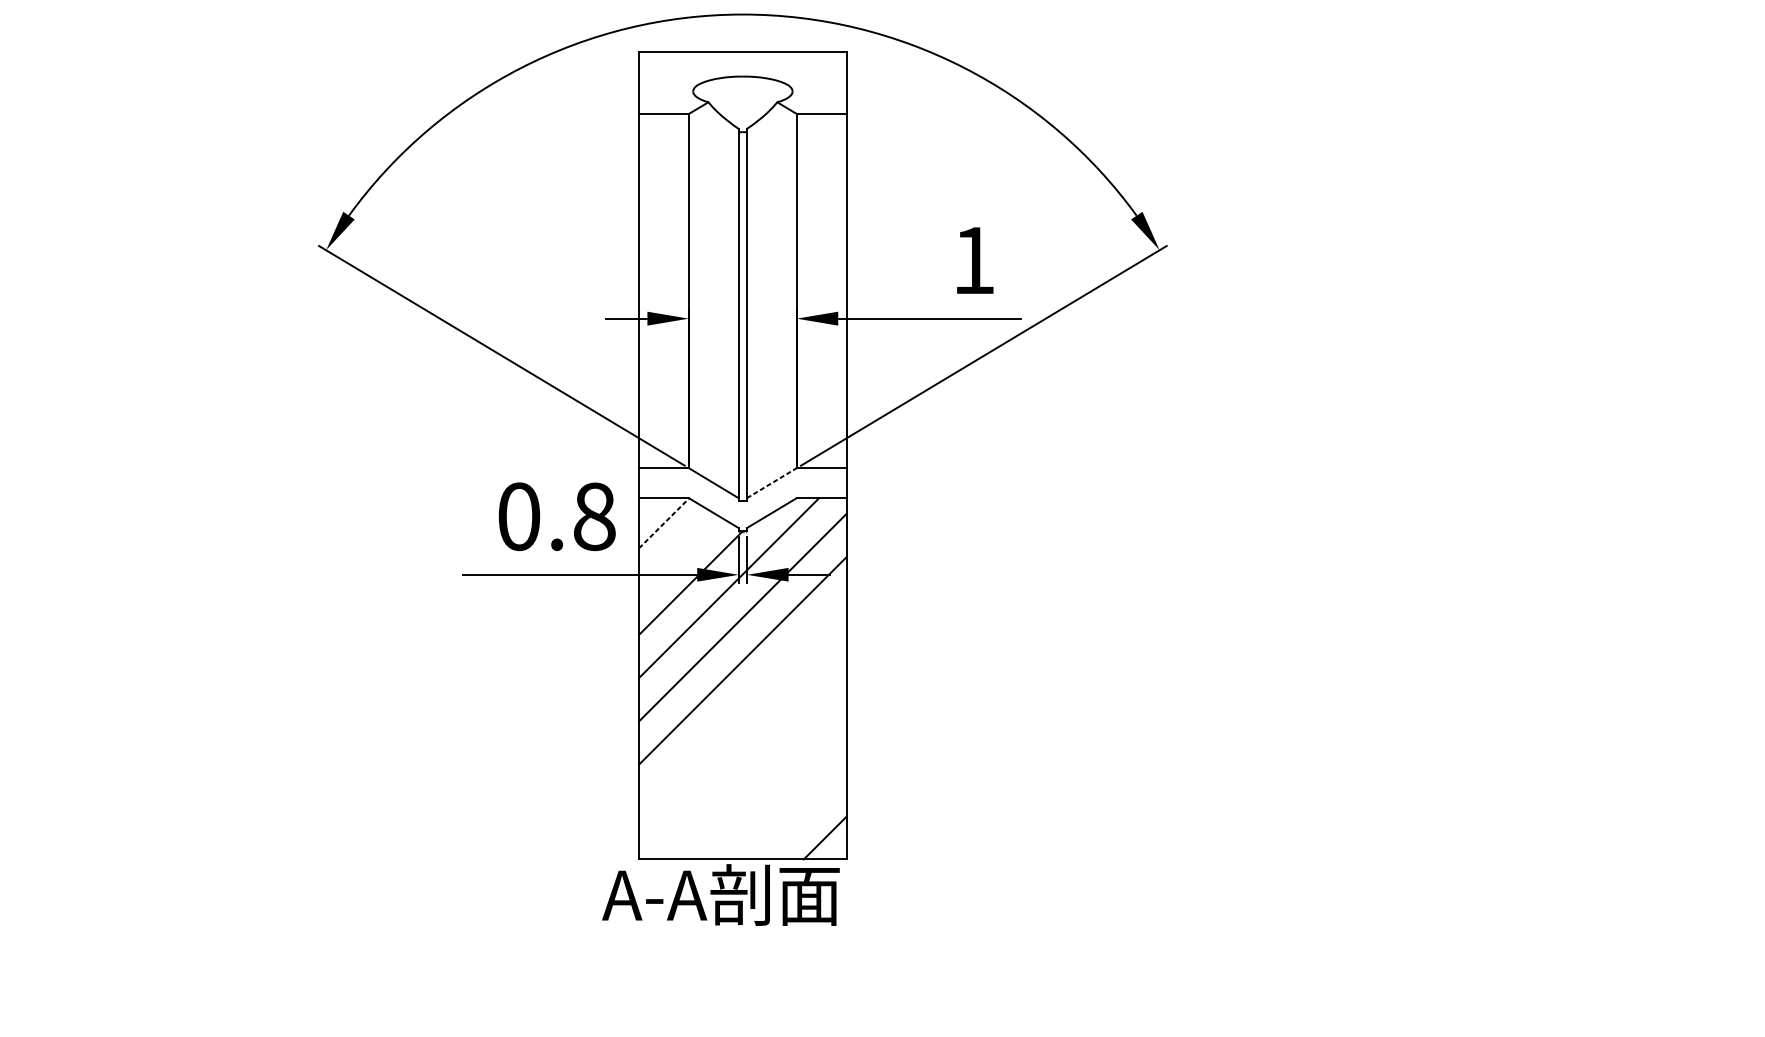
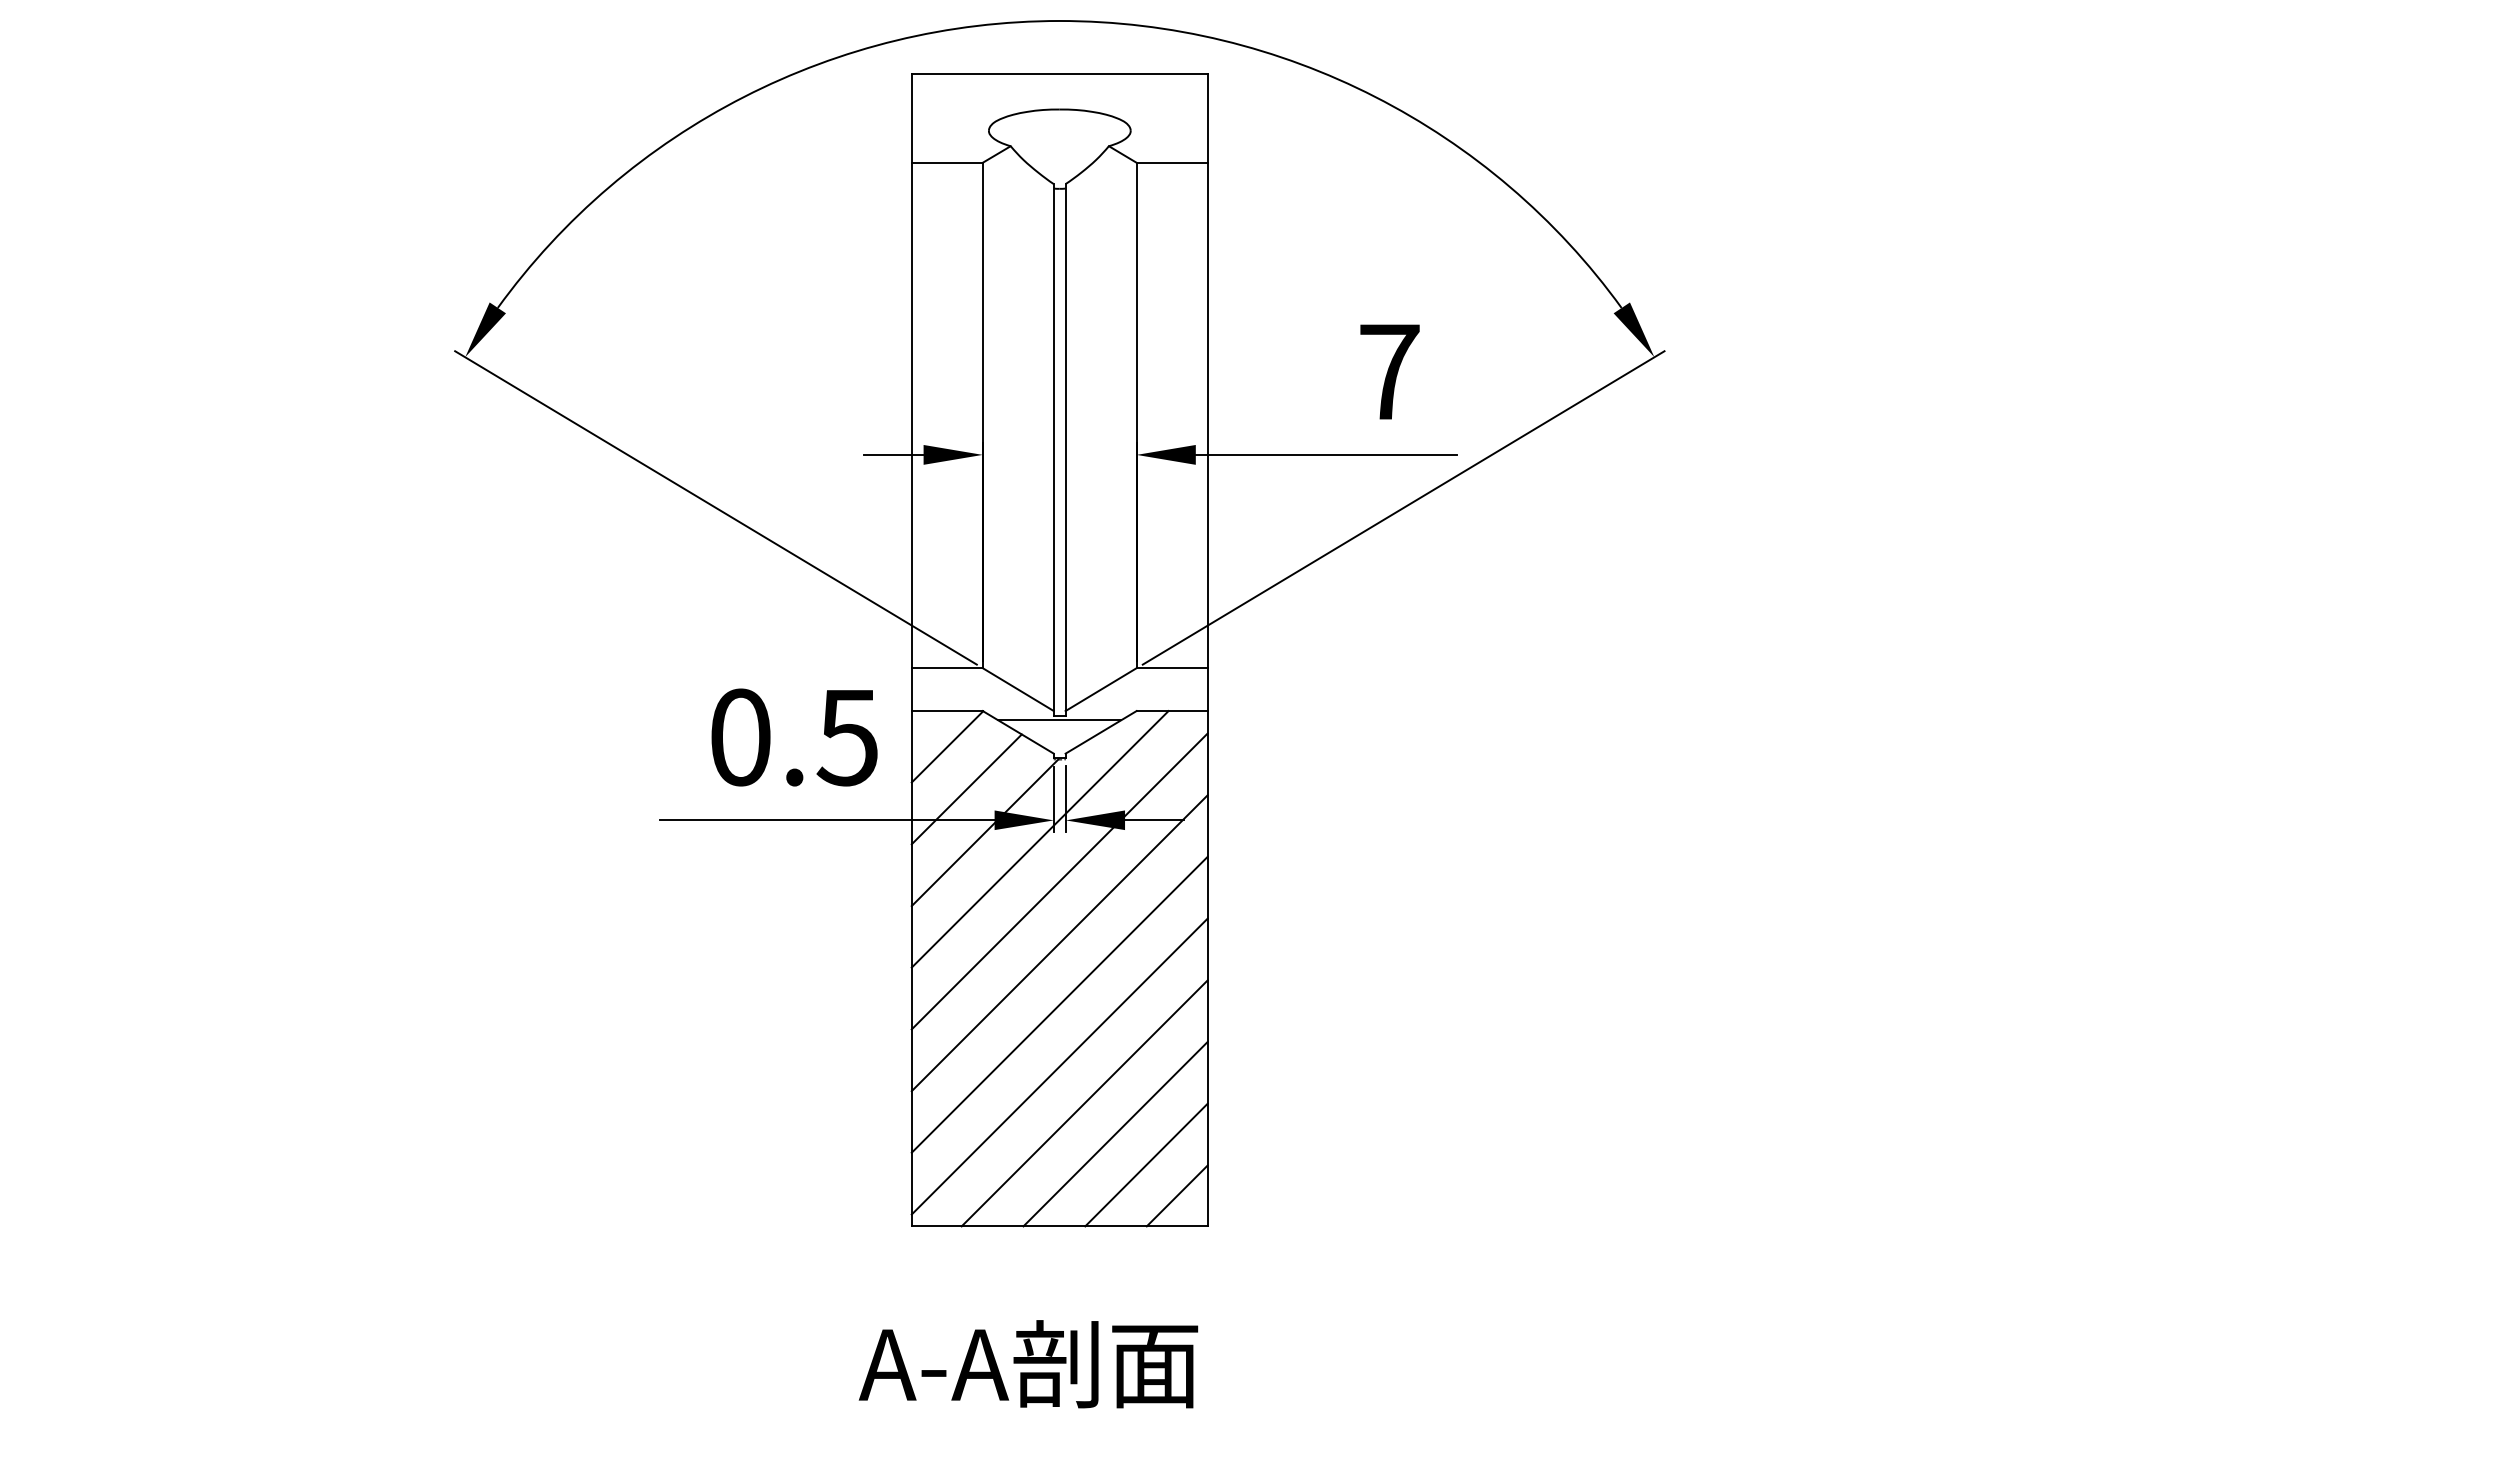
text: (973, 260) -> (1389, 371), 1 -> 7
line: (772, 483) -> (1101, 689), dashed -> solid
line: (742, 504) -> (1059, 720), added
text: (594, 516) -> (847, 737), 0.8 -> 0.5
line: (664, 523) -> (947, 746), dashed -> solid
line: (677, 553) -> (966, 789), added
line: (742, 703) -> (1059, 1004), added
line: (742, 747) -> (1059, 1066), added
line: (760, 773) -> (1084, 1103), added
line: (781, 794) -> (1115, 1133), added
line: (803, 816) -> (1146, 1164), added
text: (720, 895) -> (1028, 1364), moved

